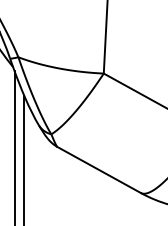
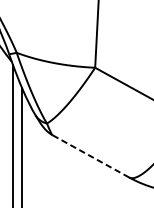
line: (99, 170) -> (91, 156), solid -> dashed

